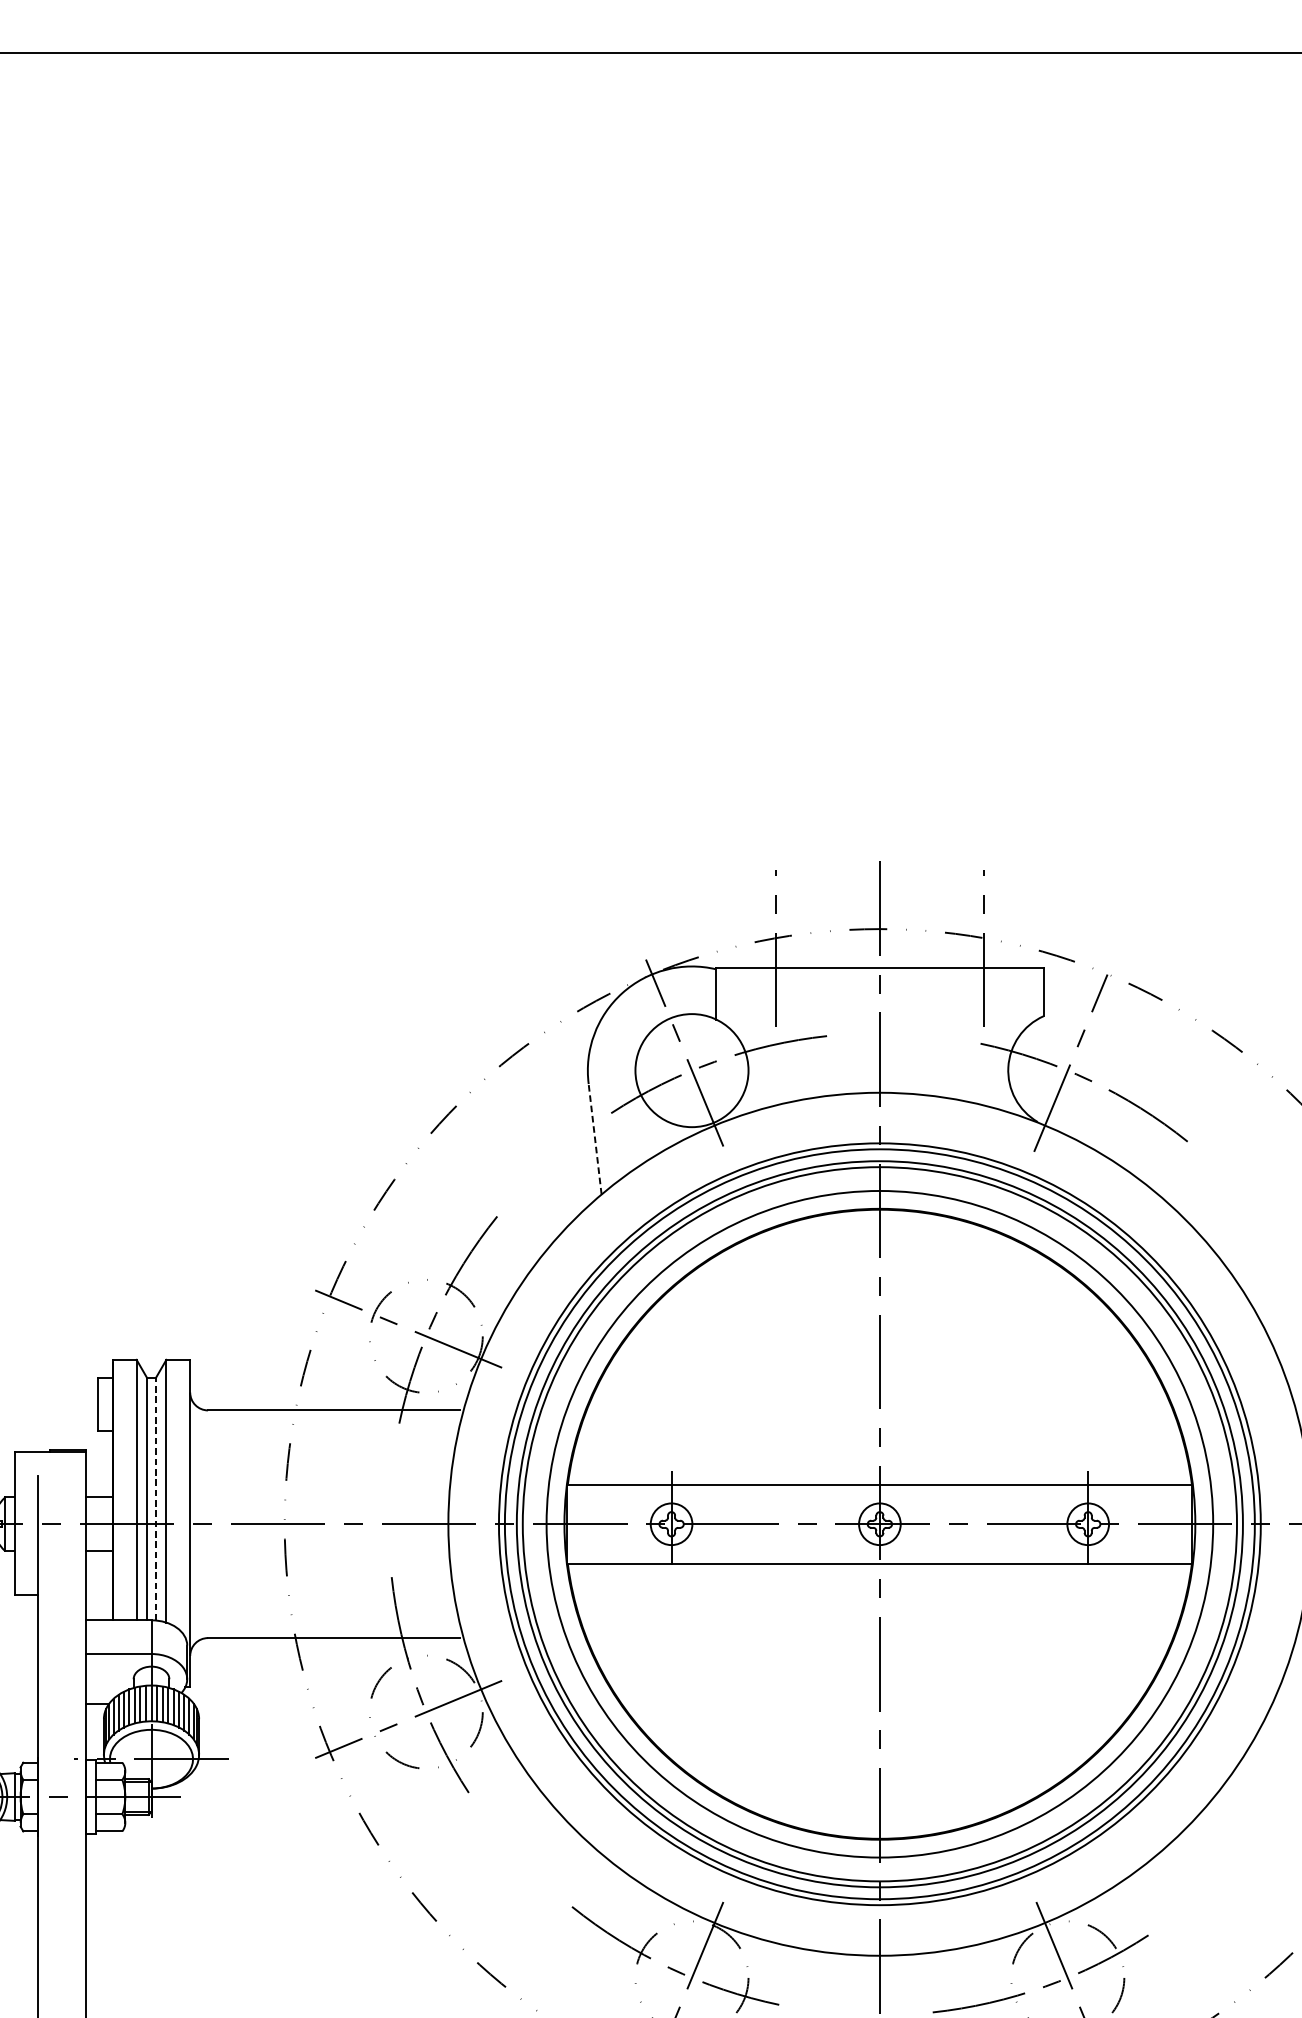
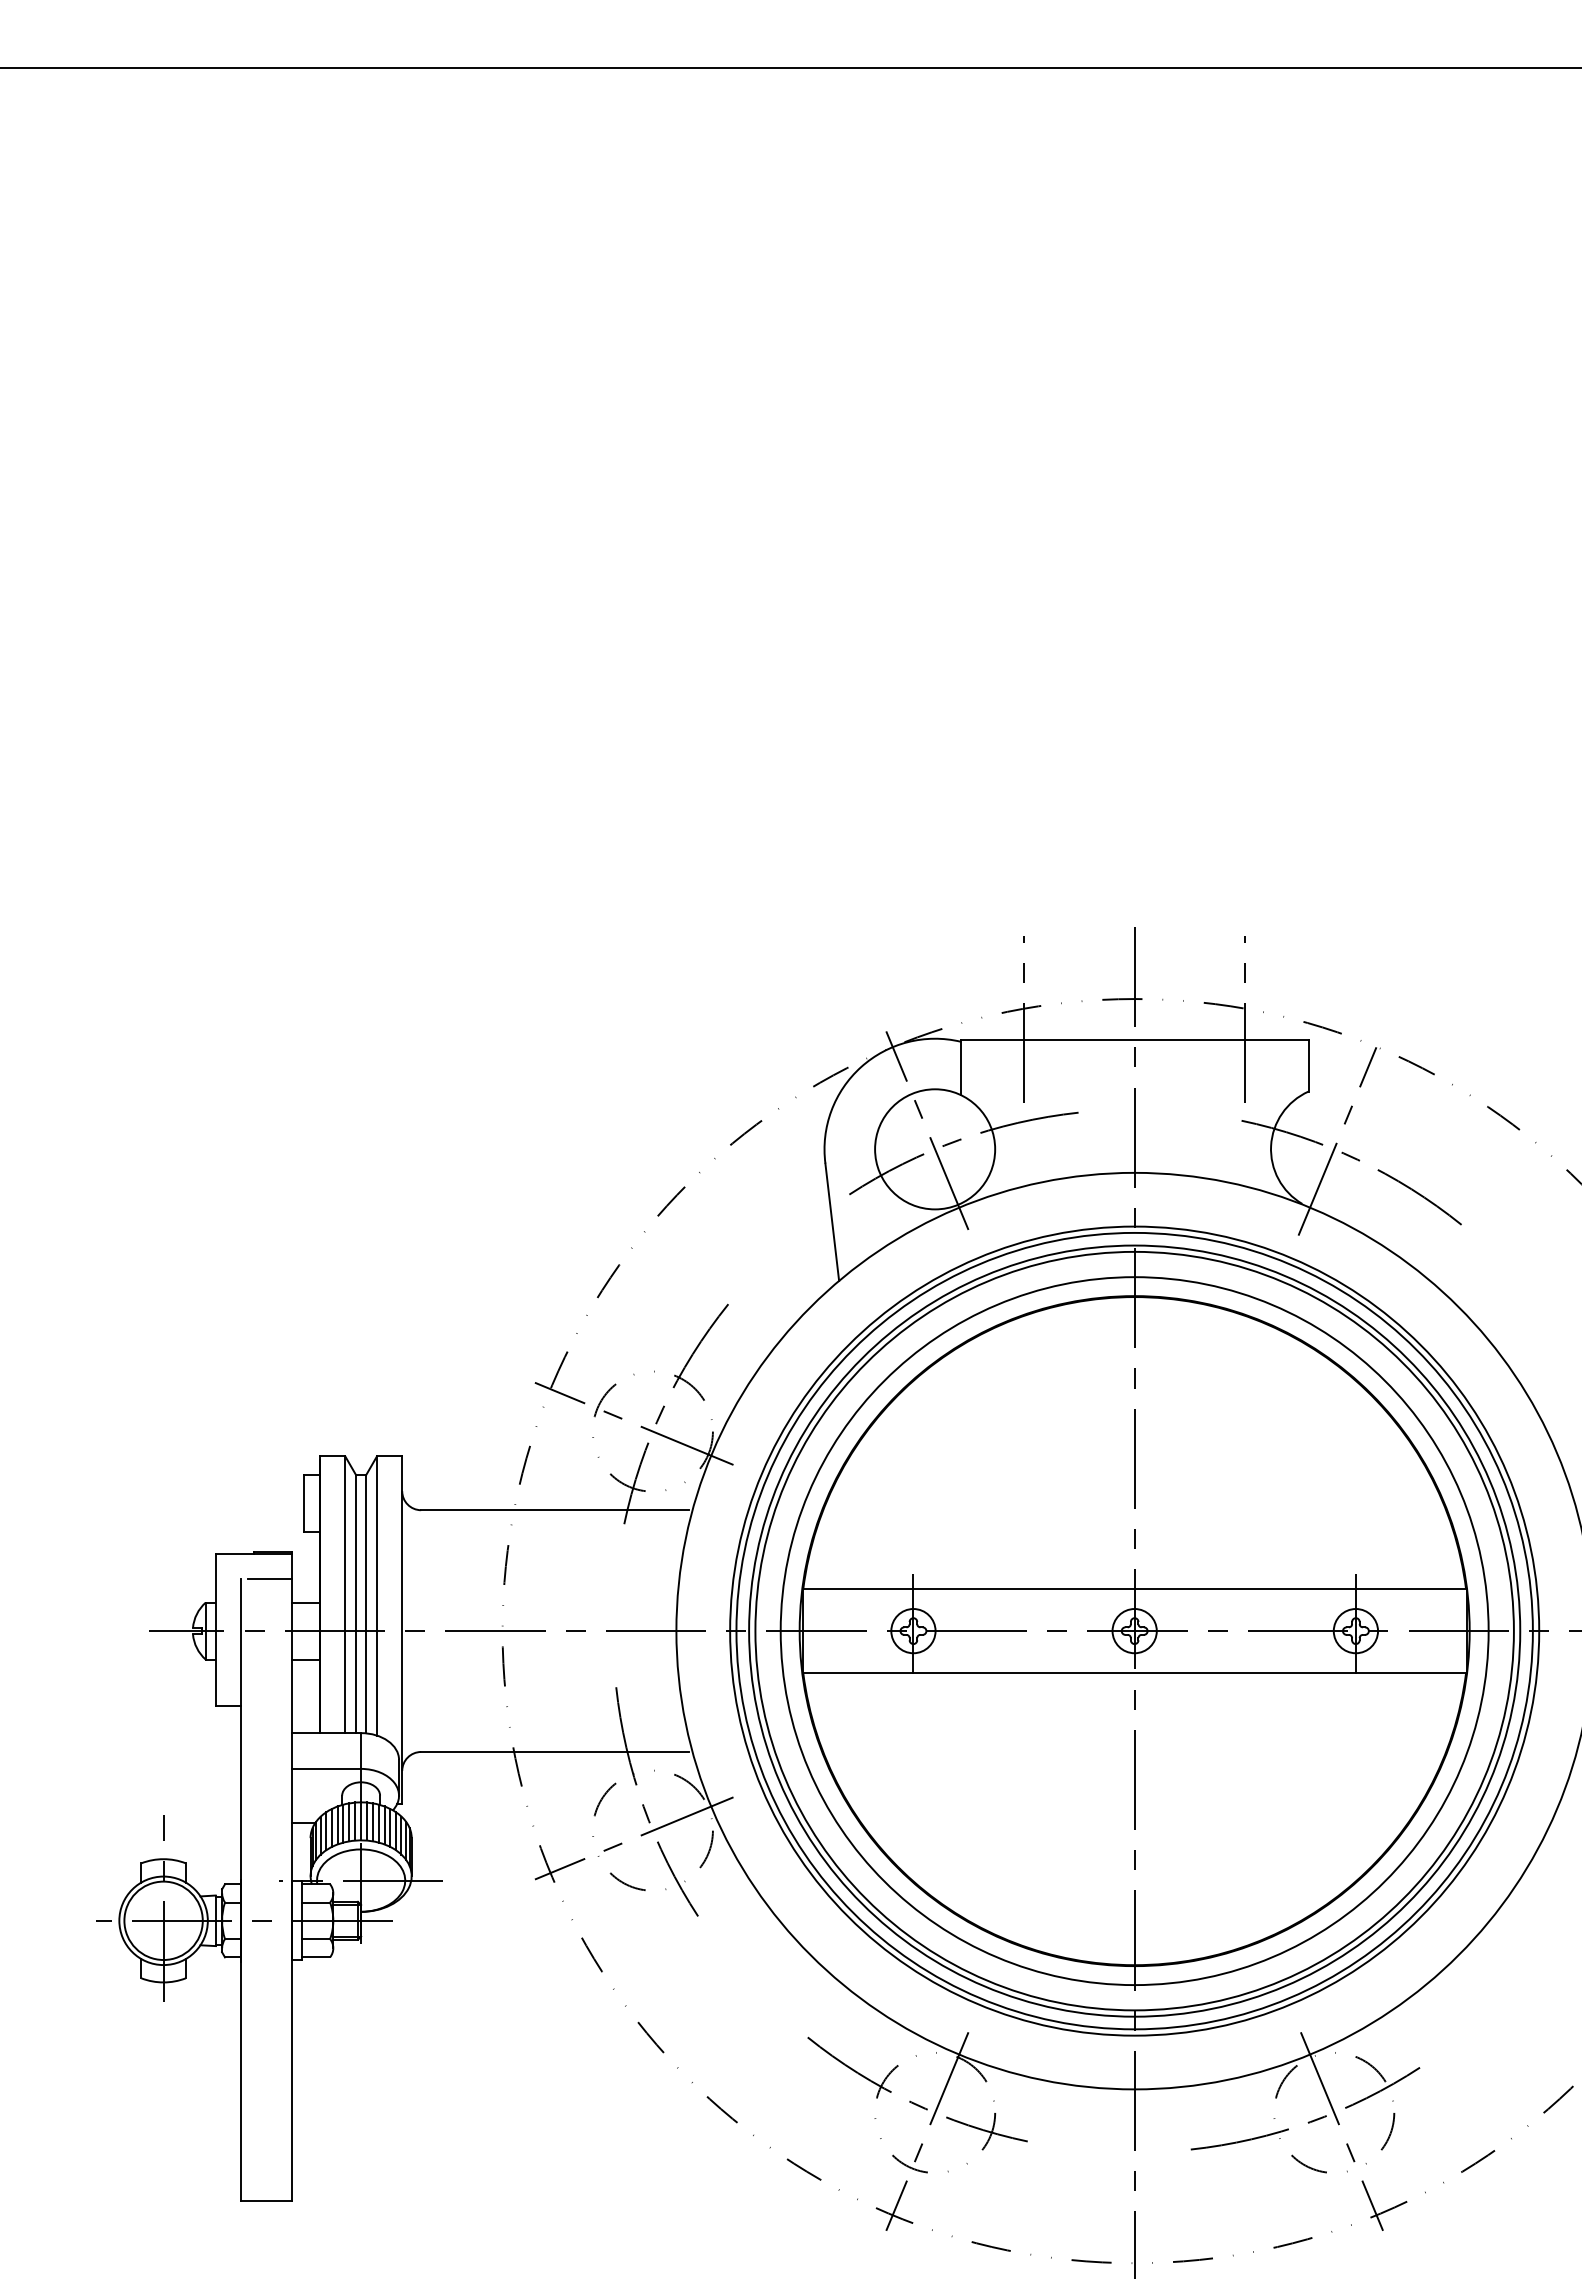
line: (595, 1138) -> (832, 1221), dashed -> solid
line: (65, 1475) -> (269, 1579), added
line: (156, 1499) -> (366, 1604), dashed -> solid

